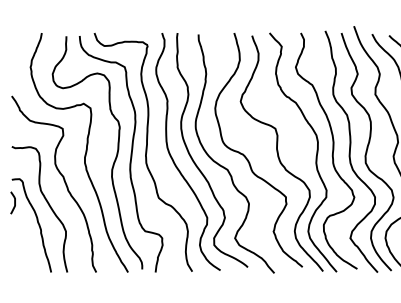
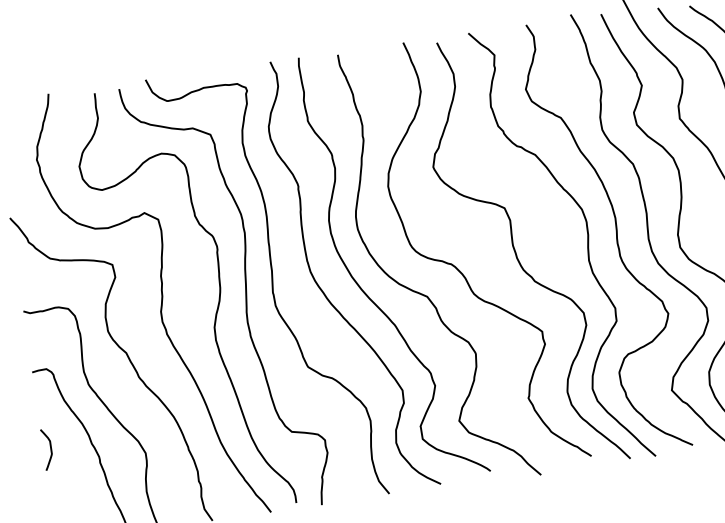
curve: (14, 202) -> (49, 448), moved

